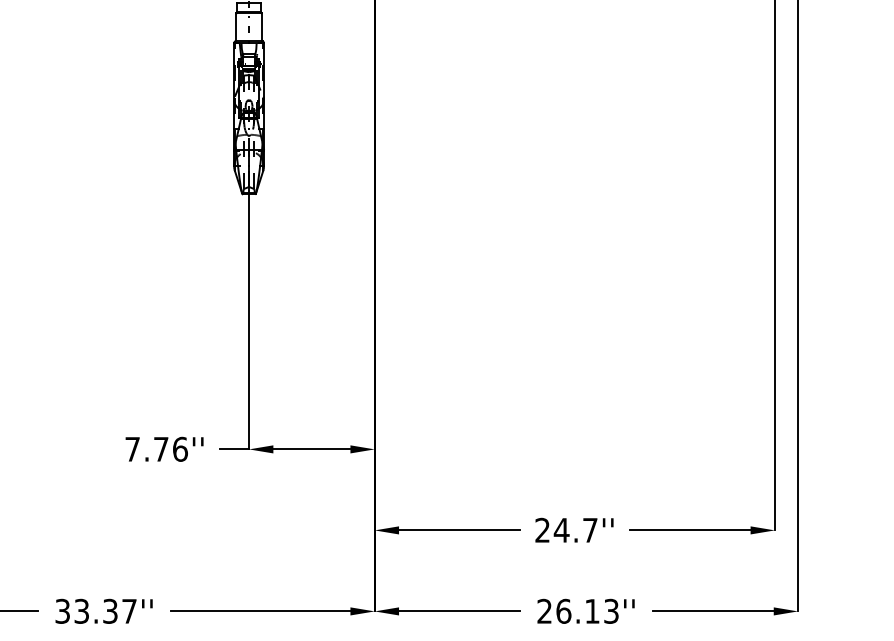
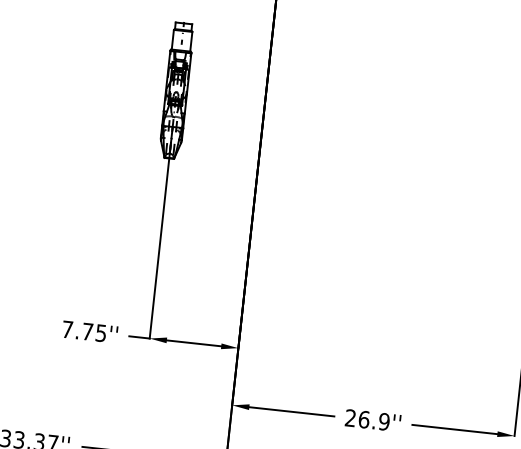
text: (180, 448) -> (101, 332), 7.76'' -> 7.75''
text: (575, 529) -> (373, 420), 24.7'' -> 26.9''

